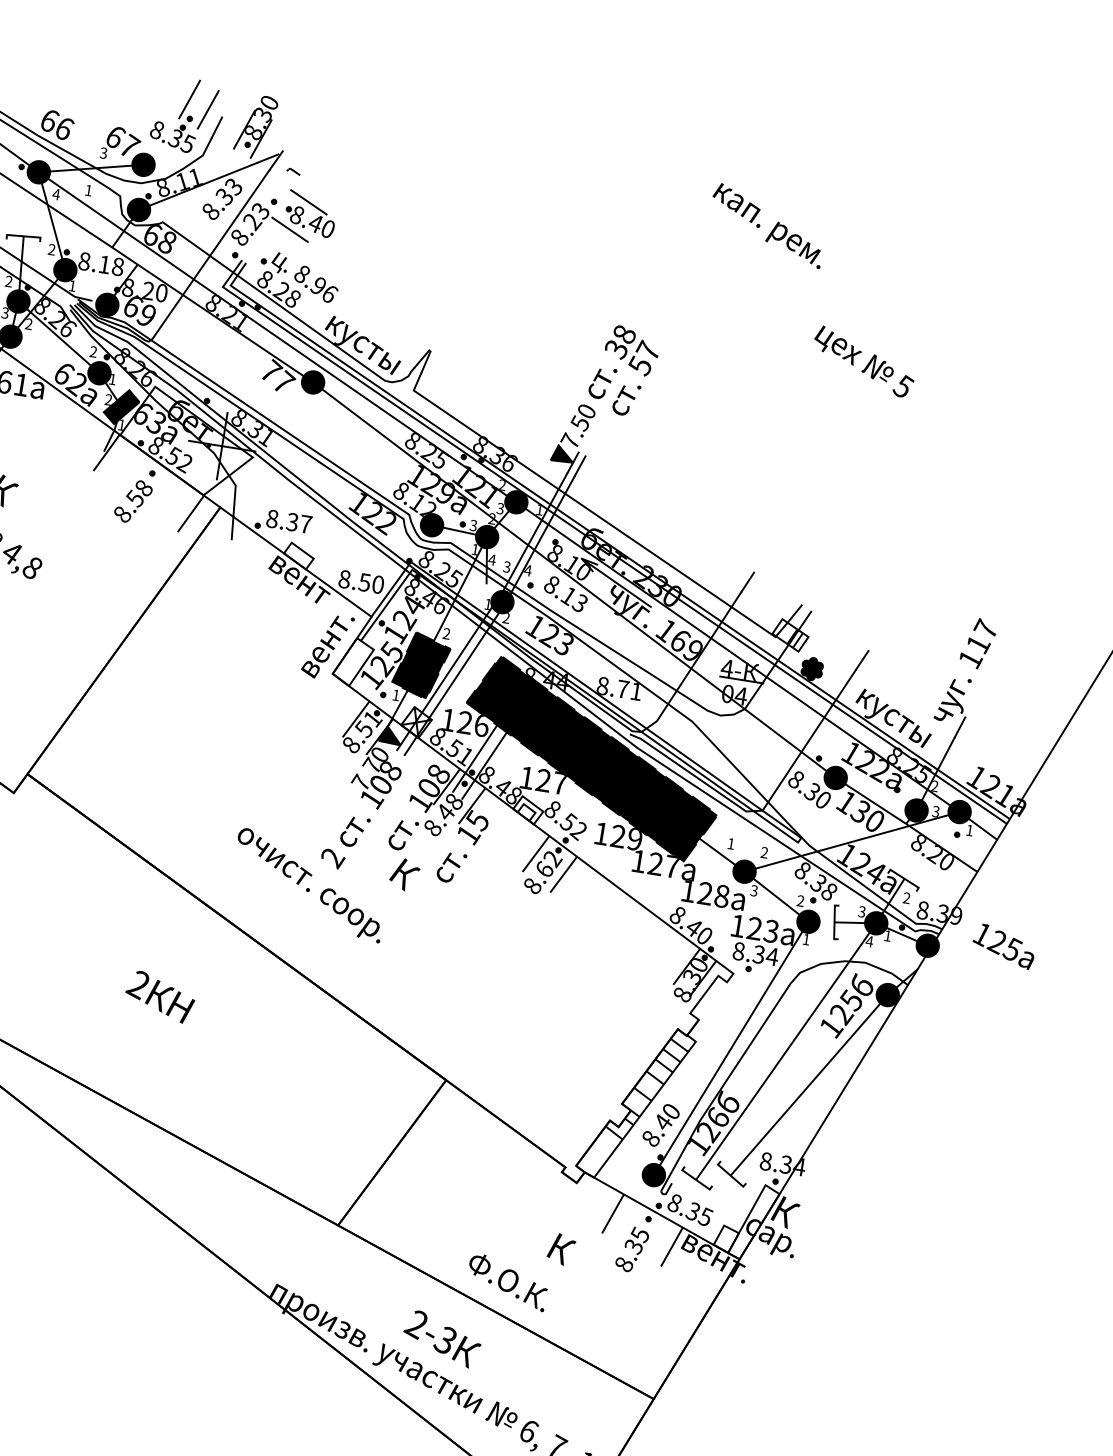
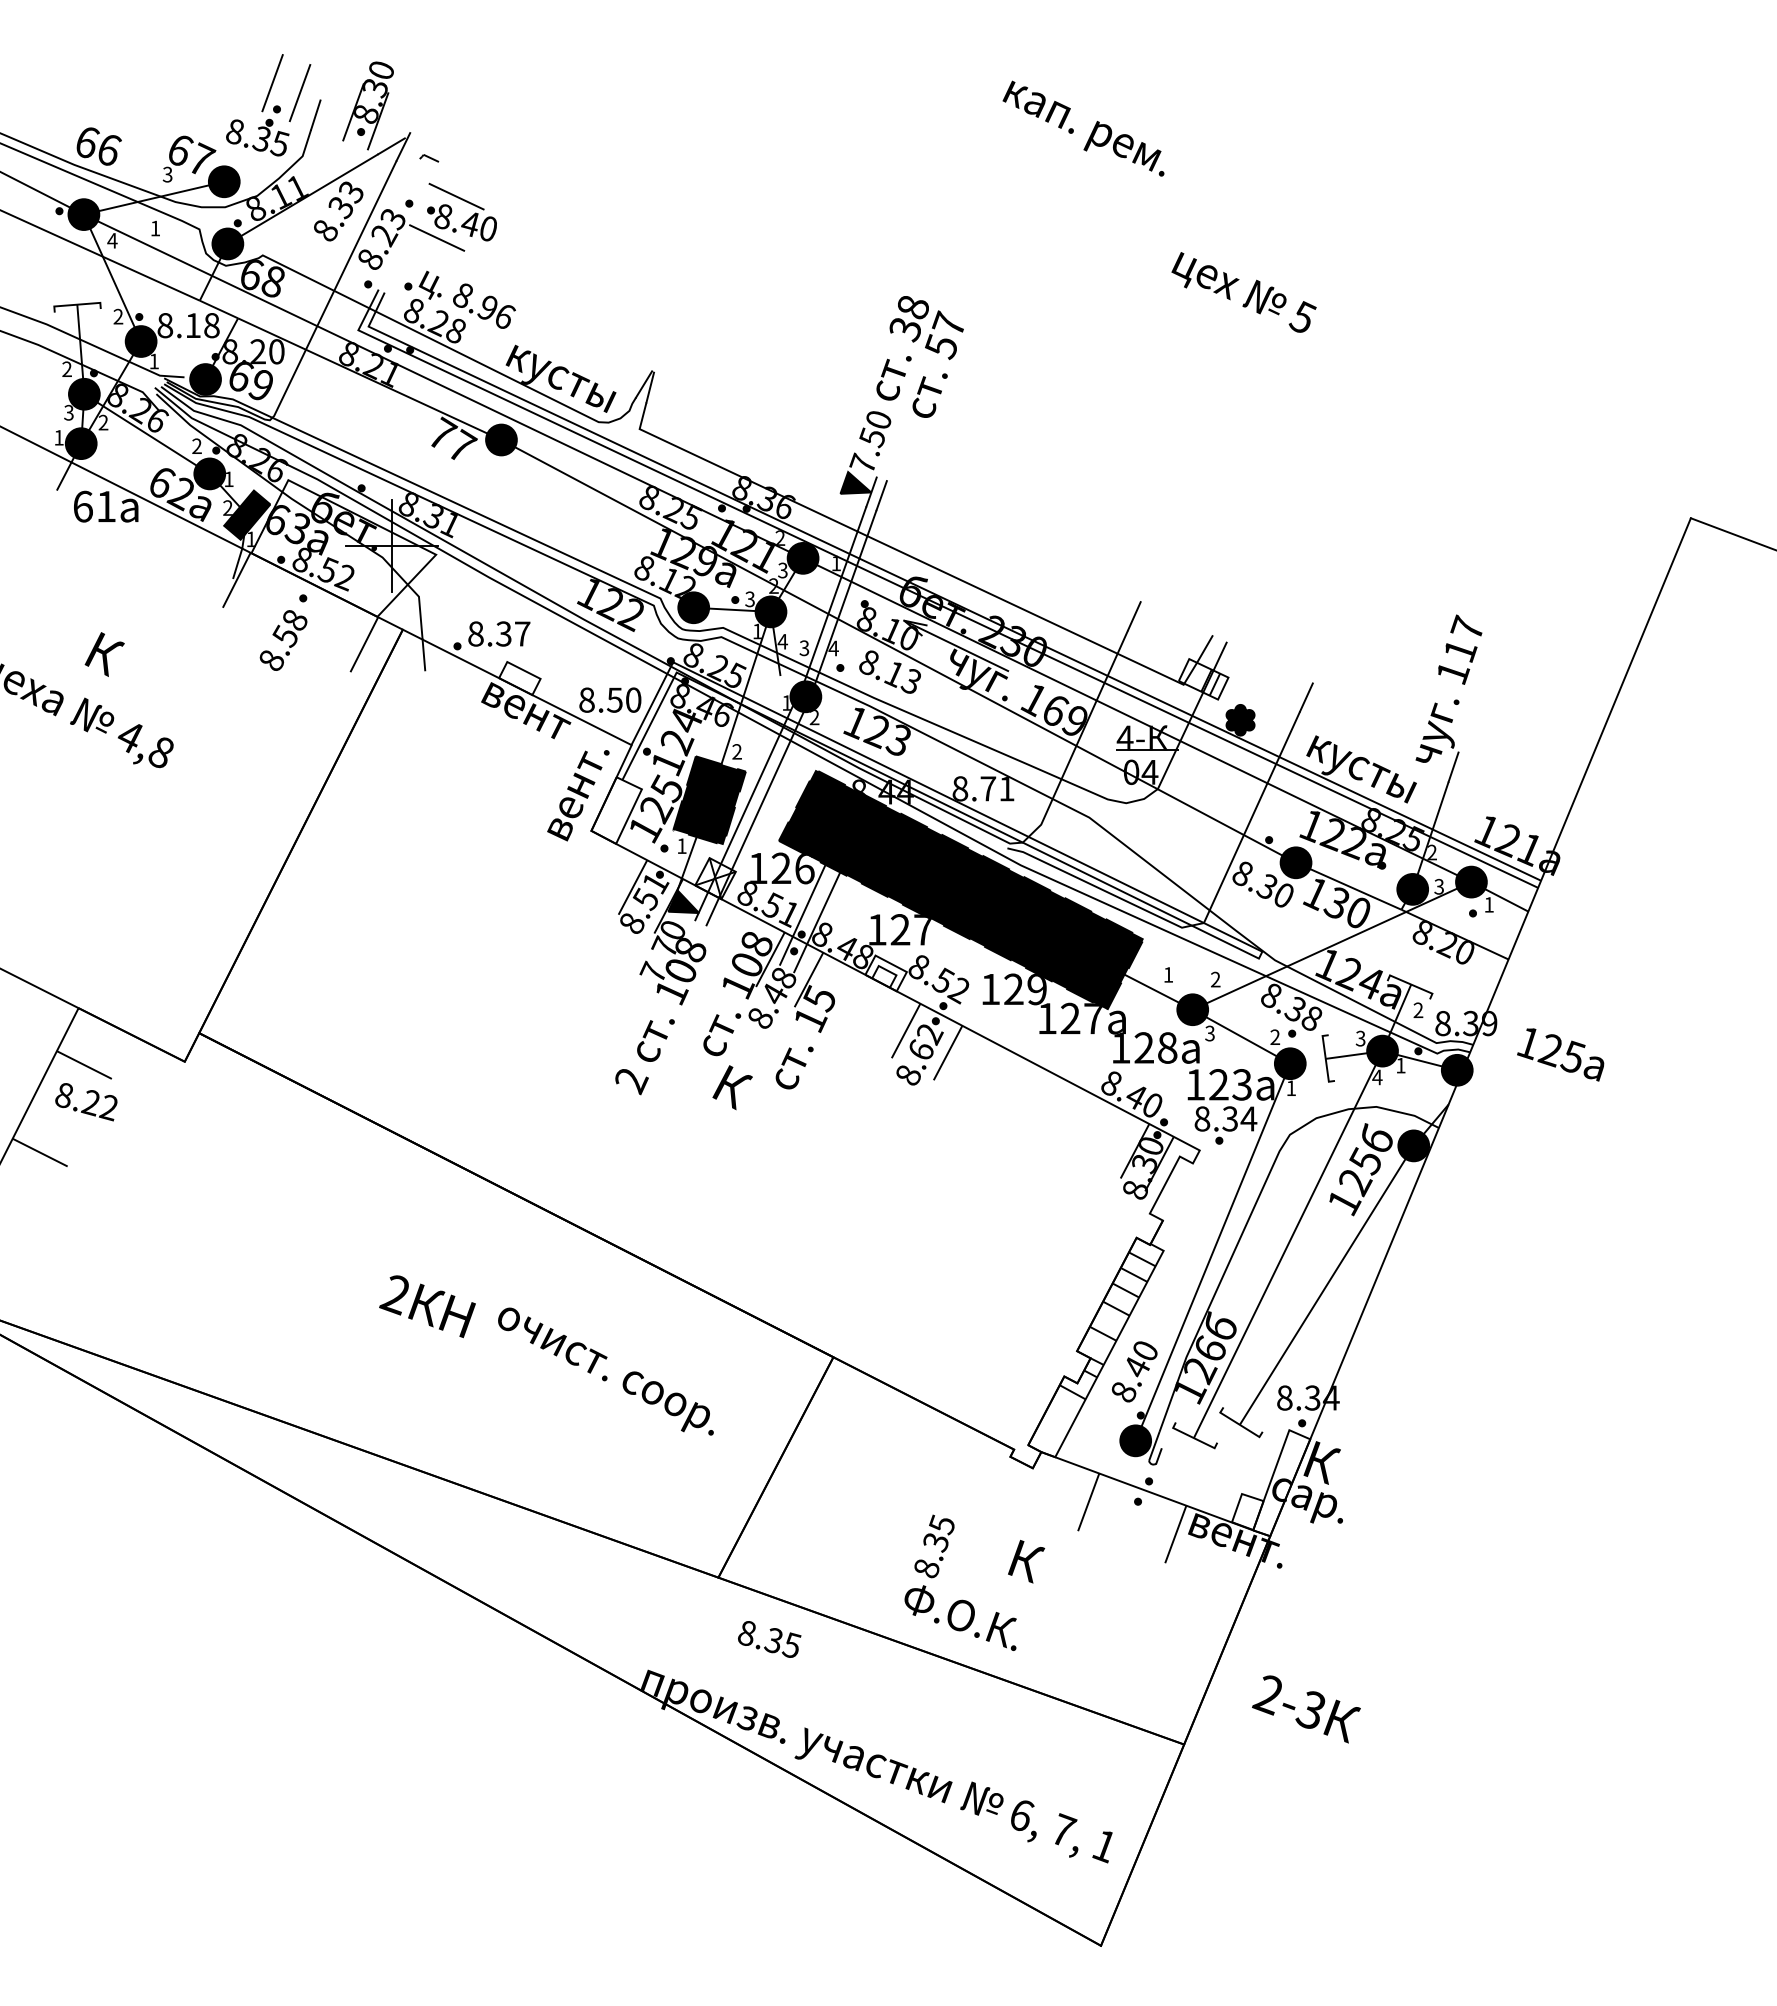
text: (309, 885) -> (605, 1371), moved
text: (690, 1210) -> (769, 1639), moved
text: (632, 1249) -> (934, 1546), moved
text: (442, 1339) -> (1306, 1709), moved

